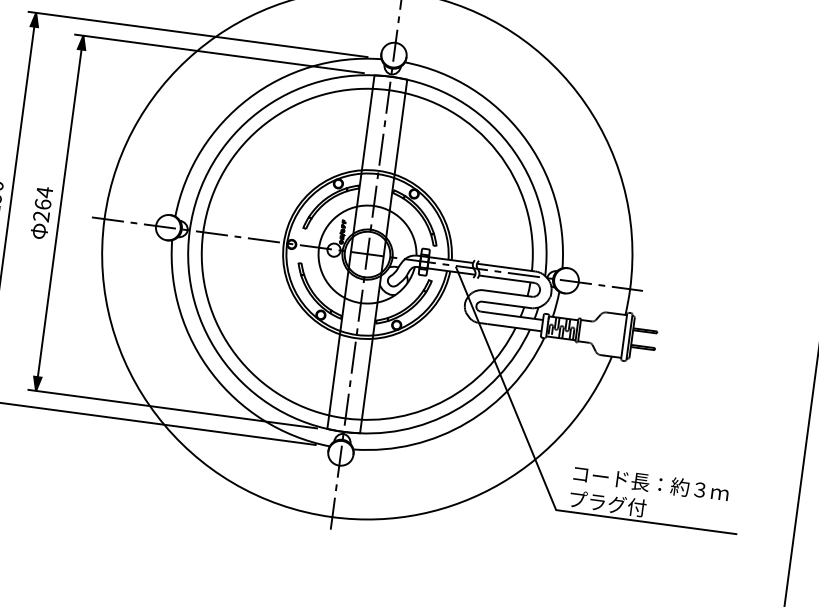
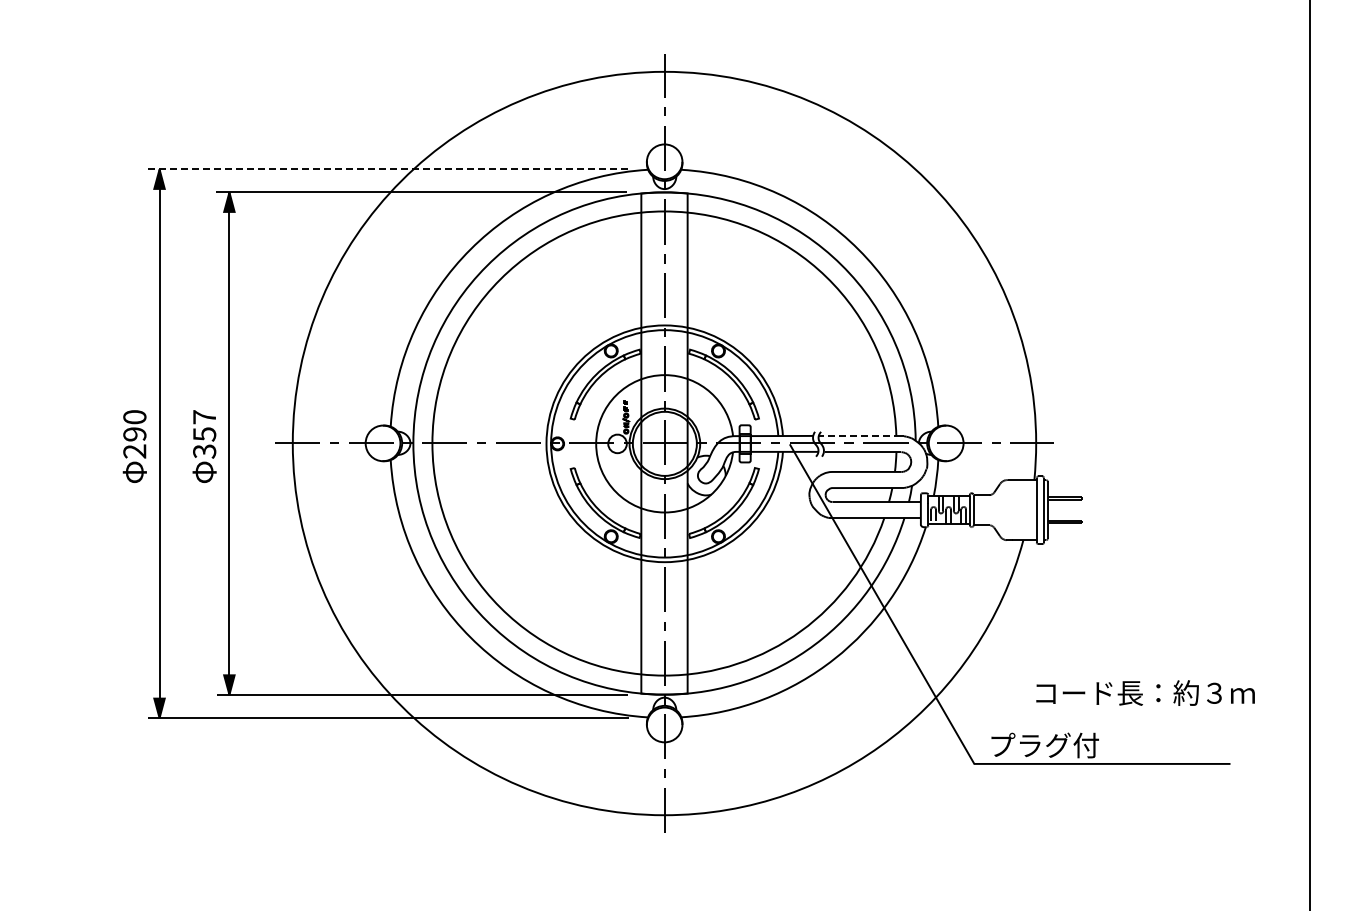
line: (198, 34) -> (388, 169), solid -> dashed
text: (43, 203) -> (204, 433), 264 -> 357
line: (505, 267) -> (859, 436), solid -> dashed
text: (651, 482) -> (1145, 692), moved

